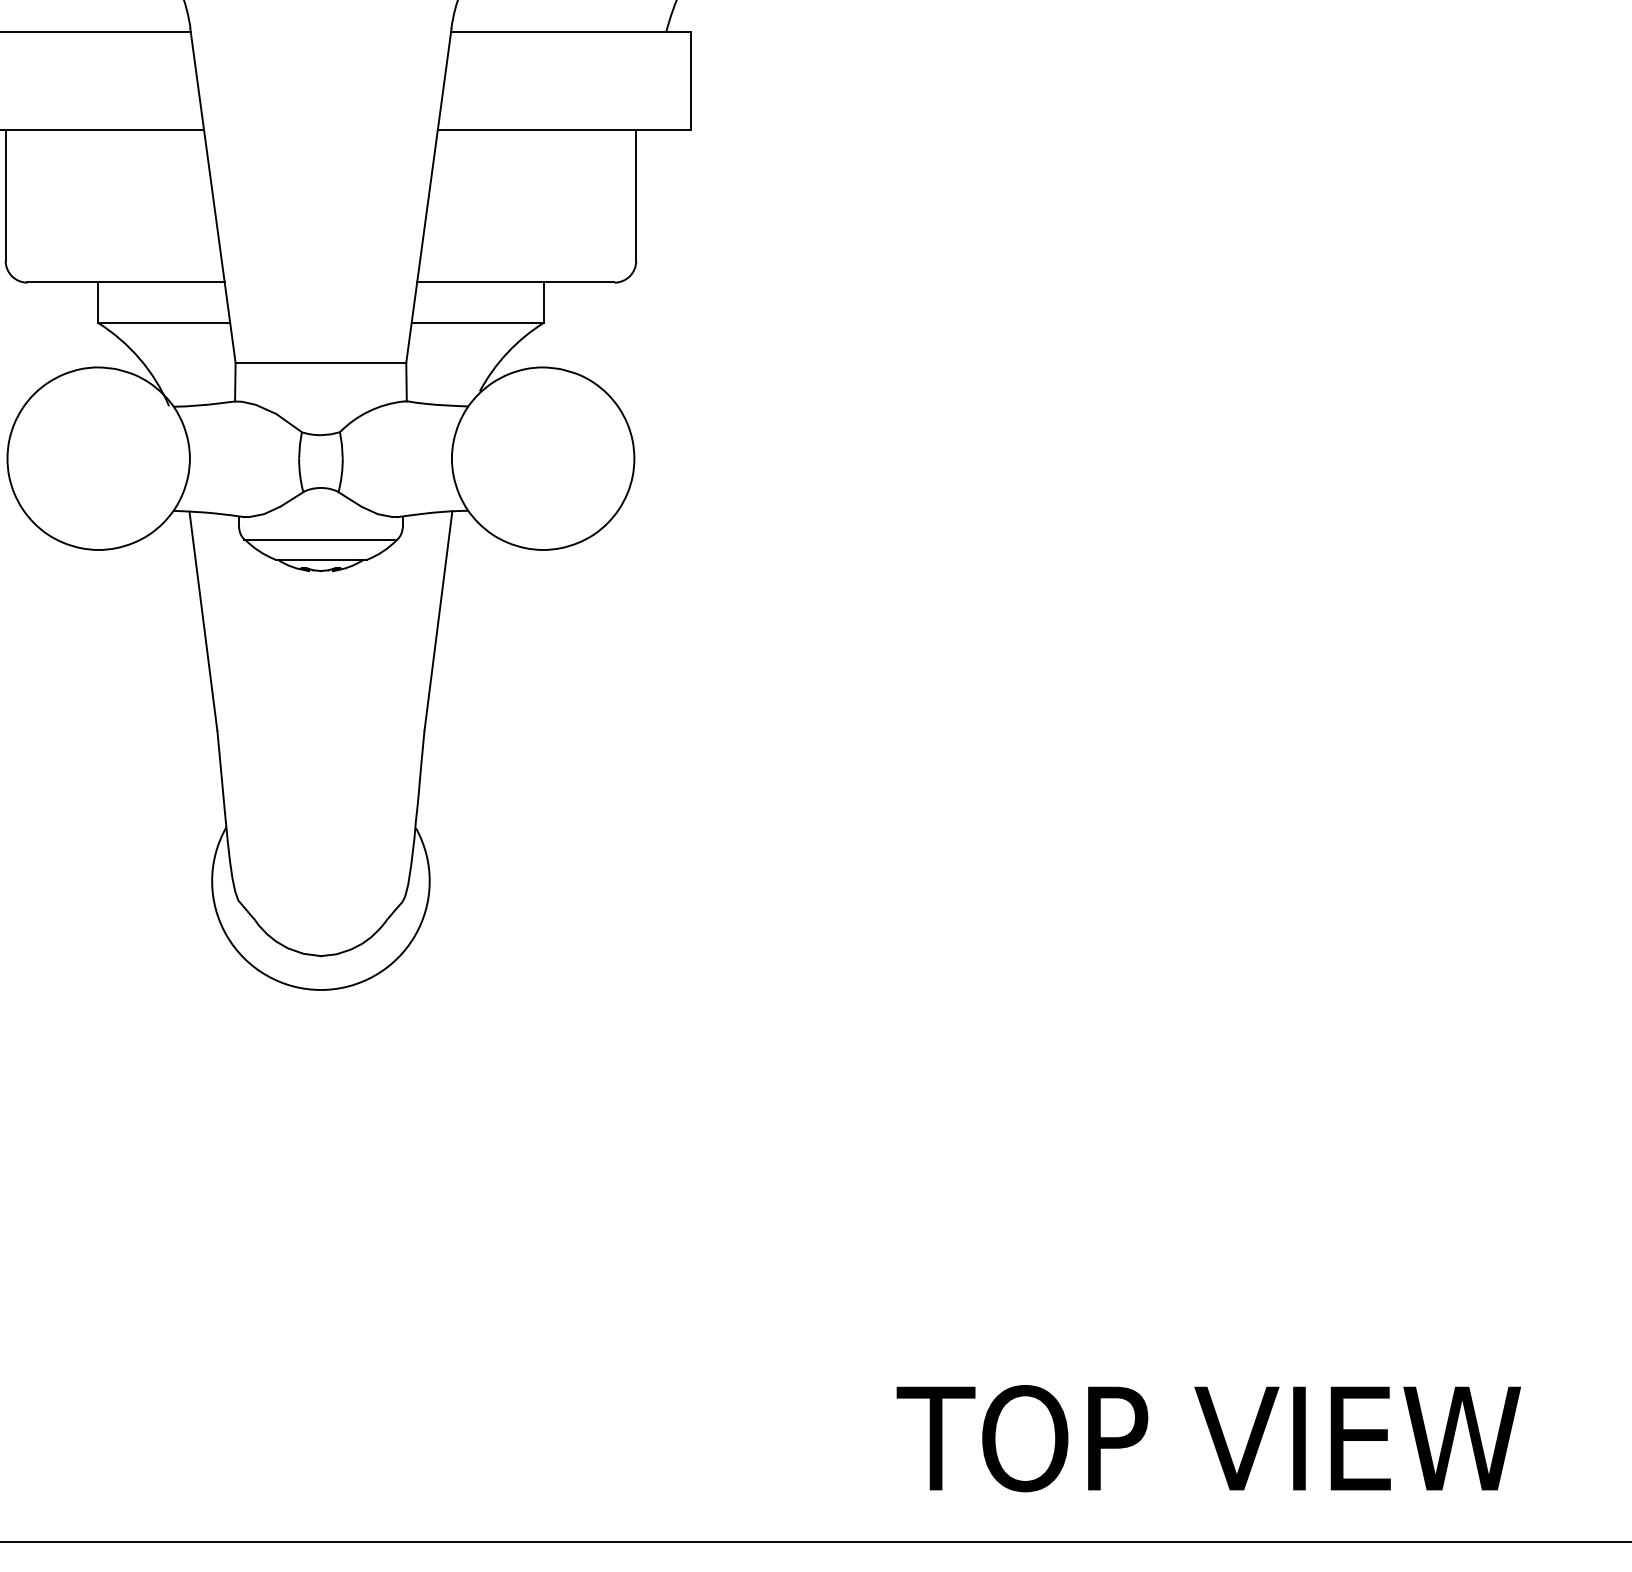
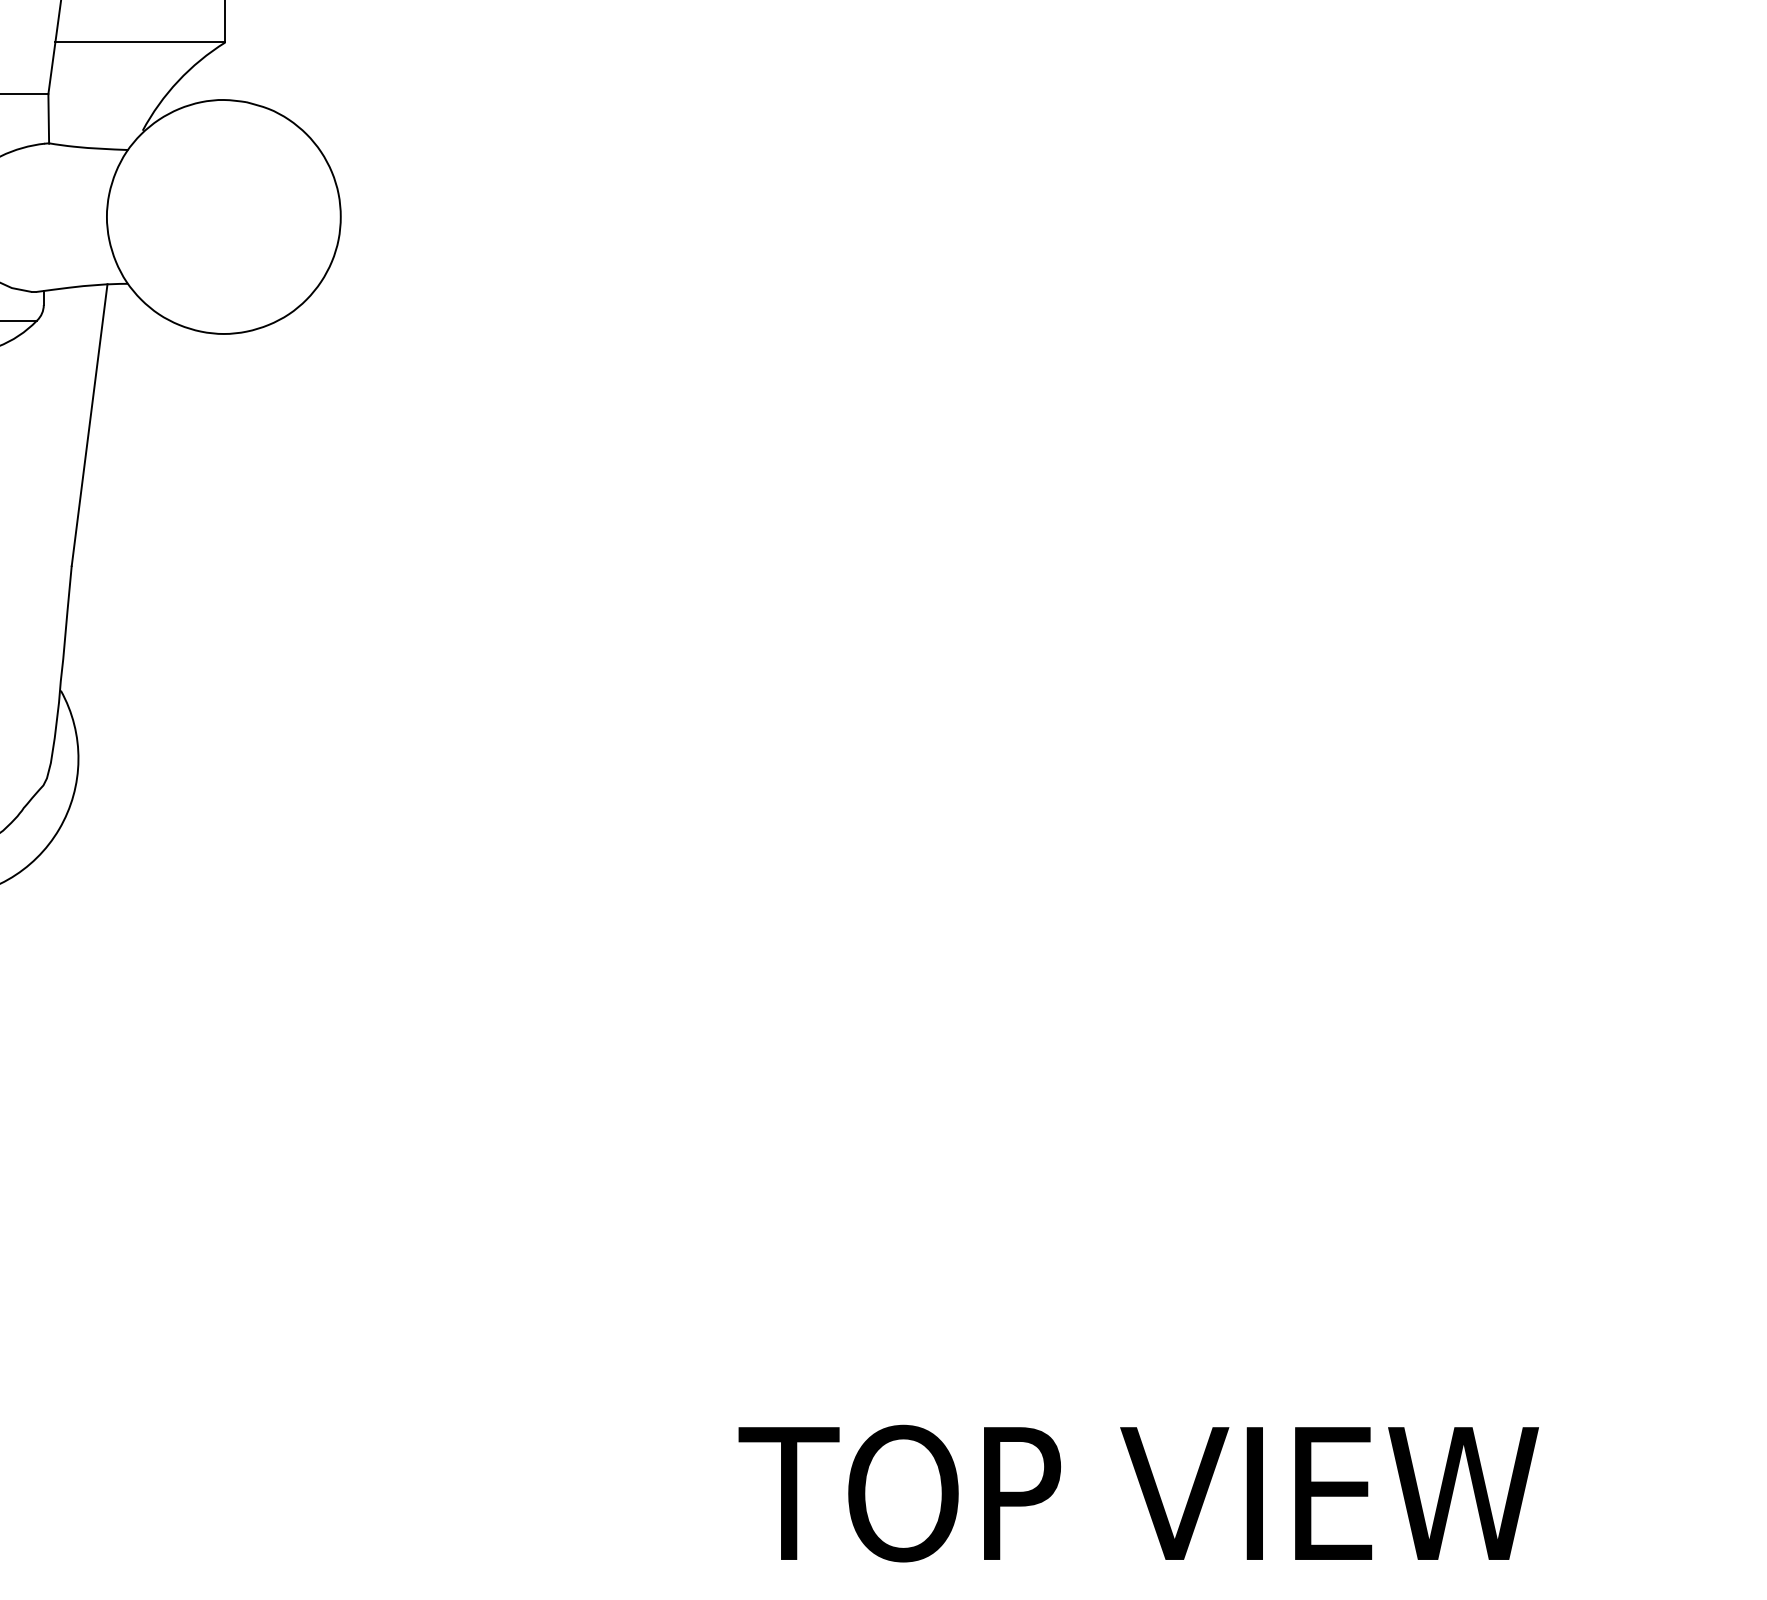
text: (1208, 1438) -> (1138, 1493), moved

